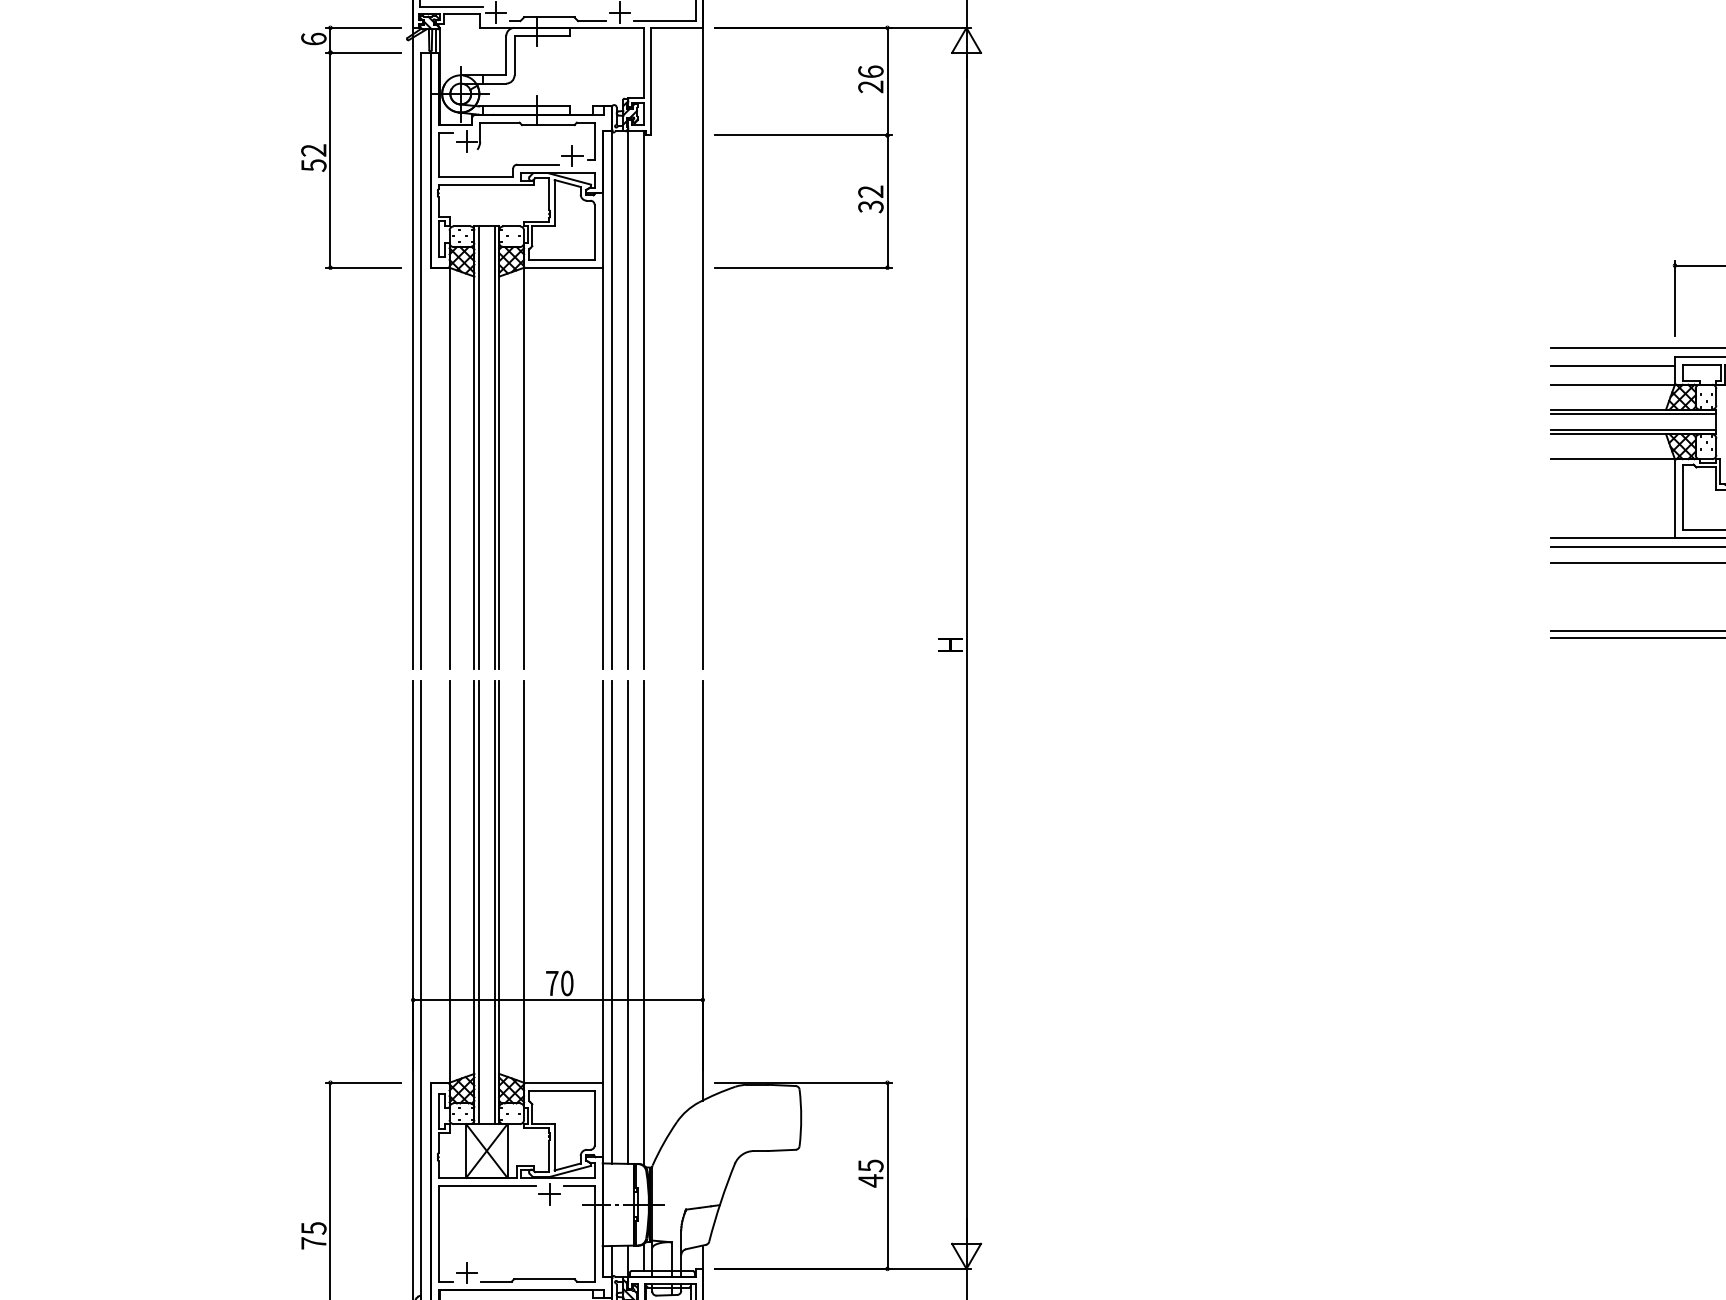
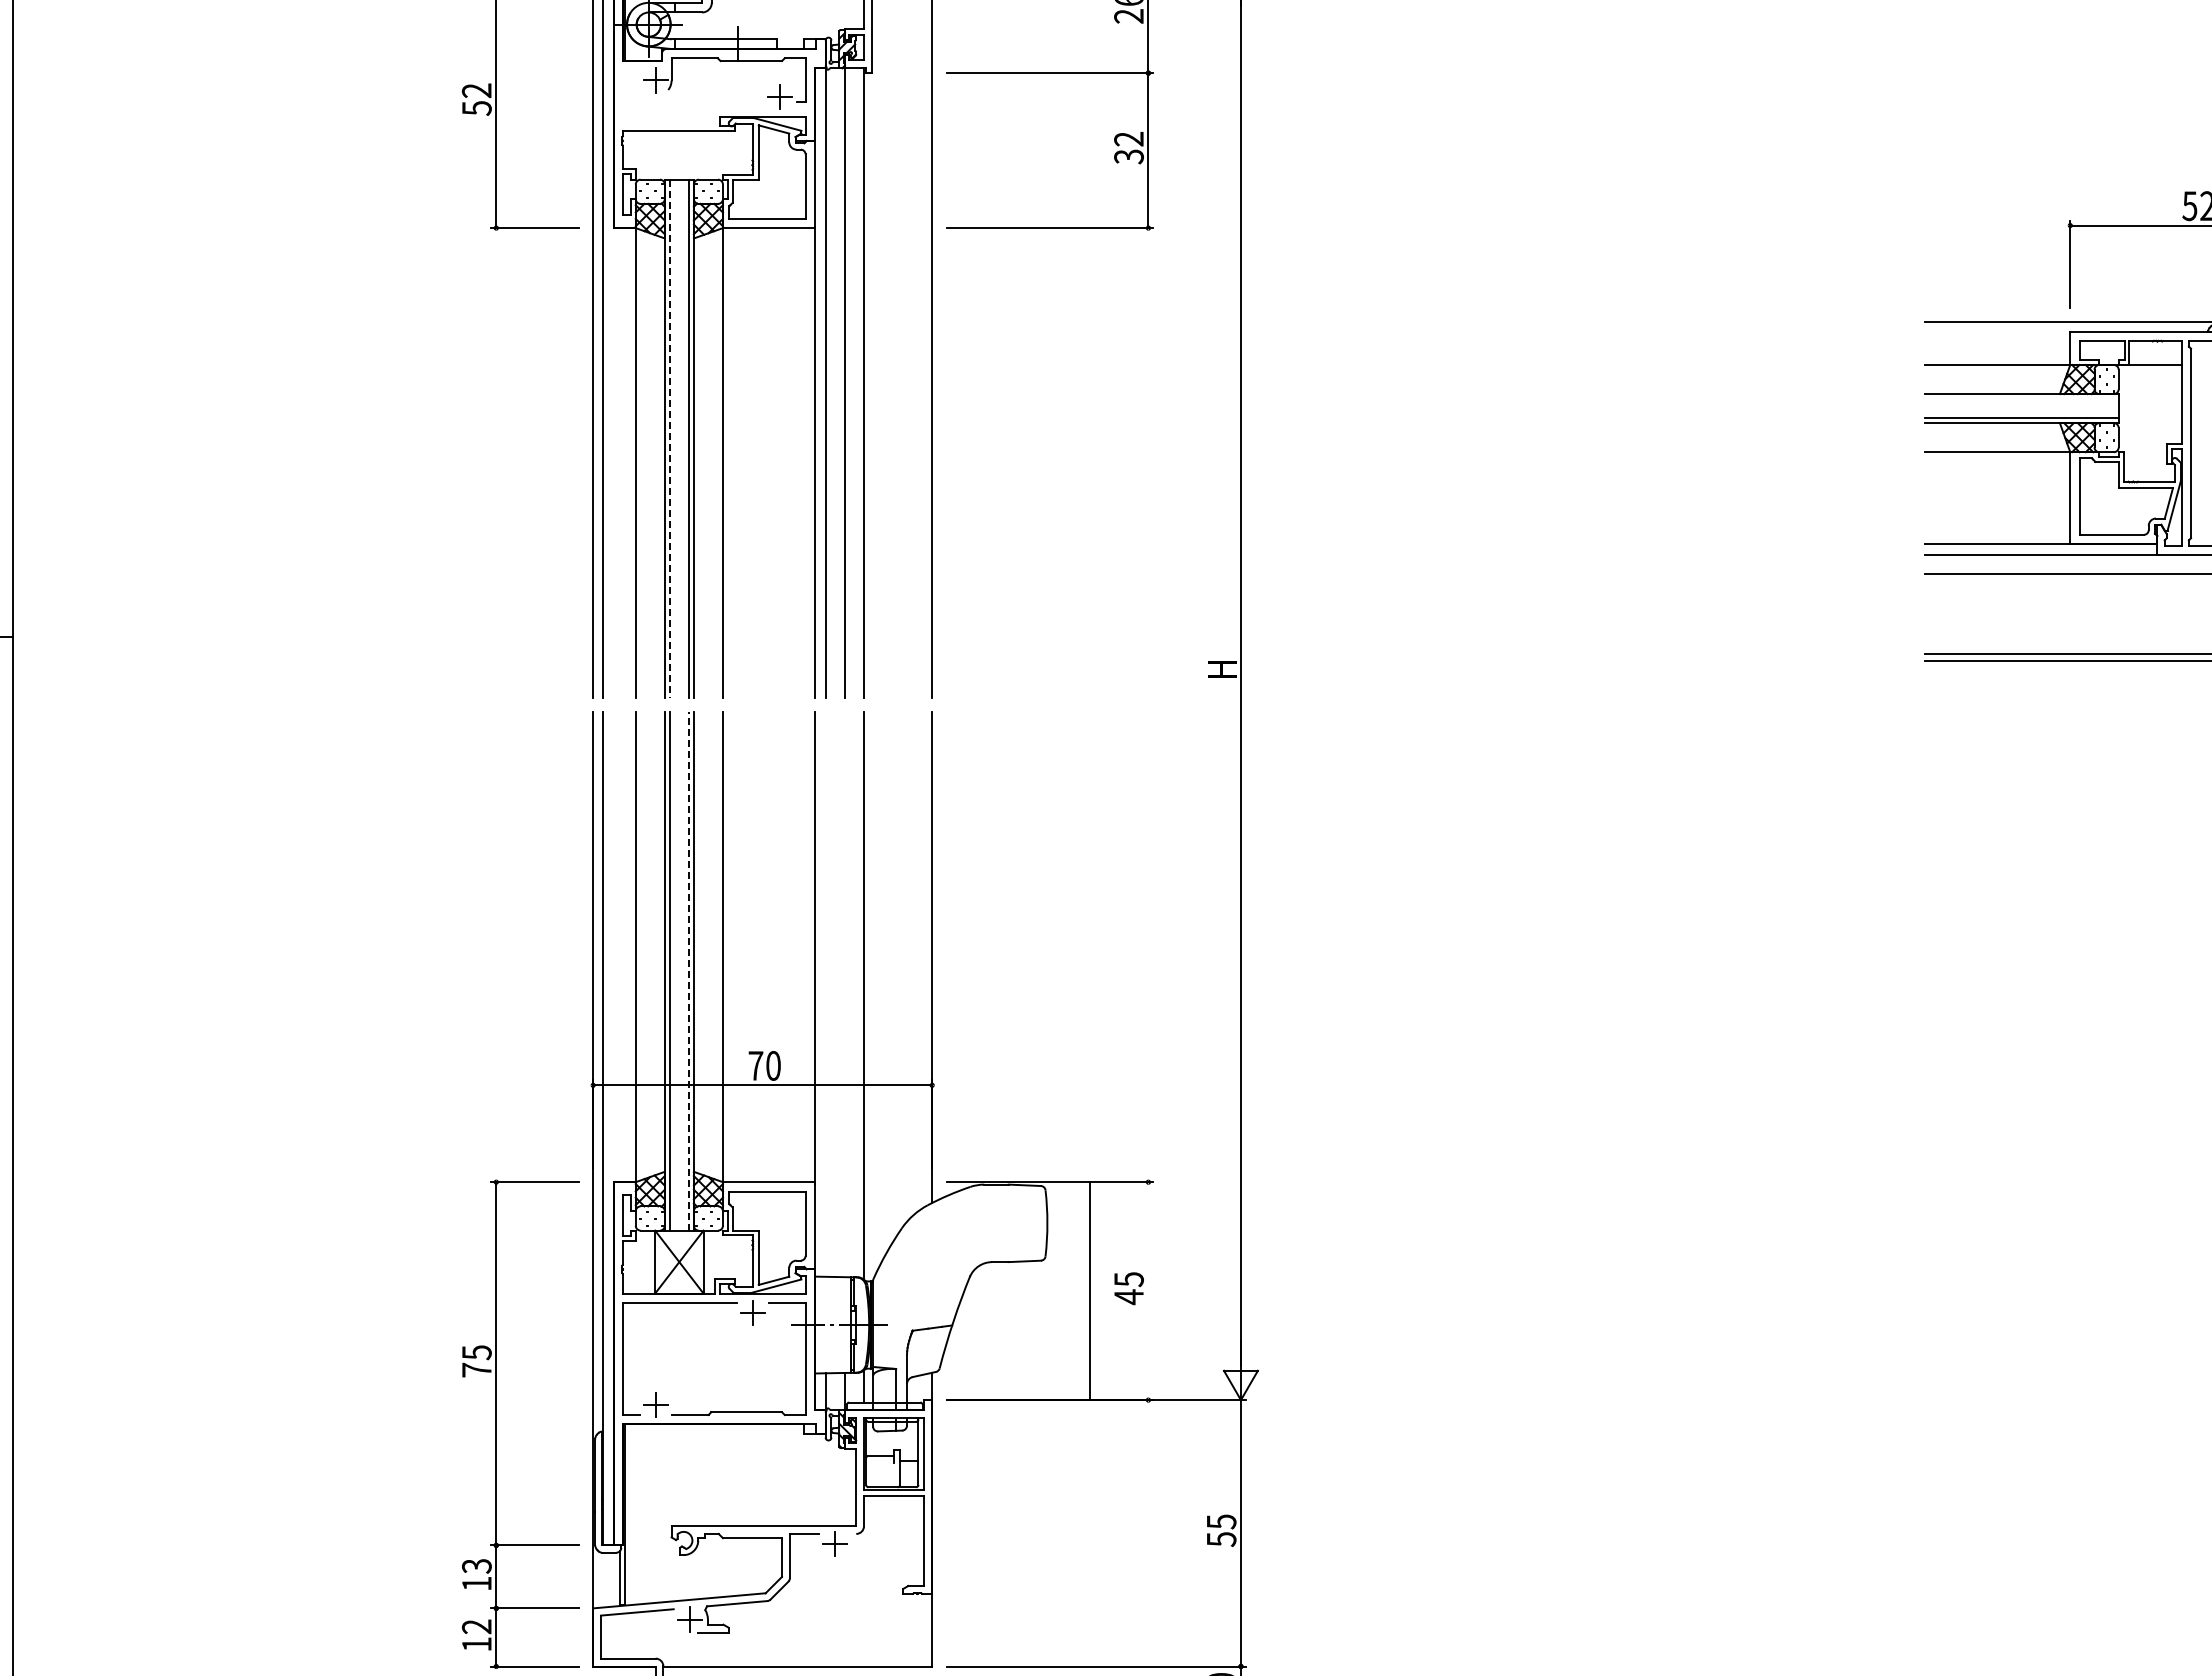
part: (513, 165) -> (710, 108), removed
line: (1612, 365) -> (1997, 342), removed
line: (1633, 413) -> (2021, 398), removed
line: (478, 448) -> (669, 439), solid -> dashed
line: (495, 902) -> (689, 971), solid -> dashed
line: (611, 922) -> (825, 994), removed
line: (628, 922) -> (845, 994), removed
line: (887, 1176) -> (1090, 1291), moved

